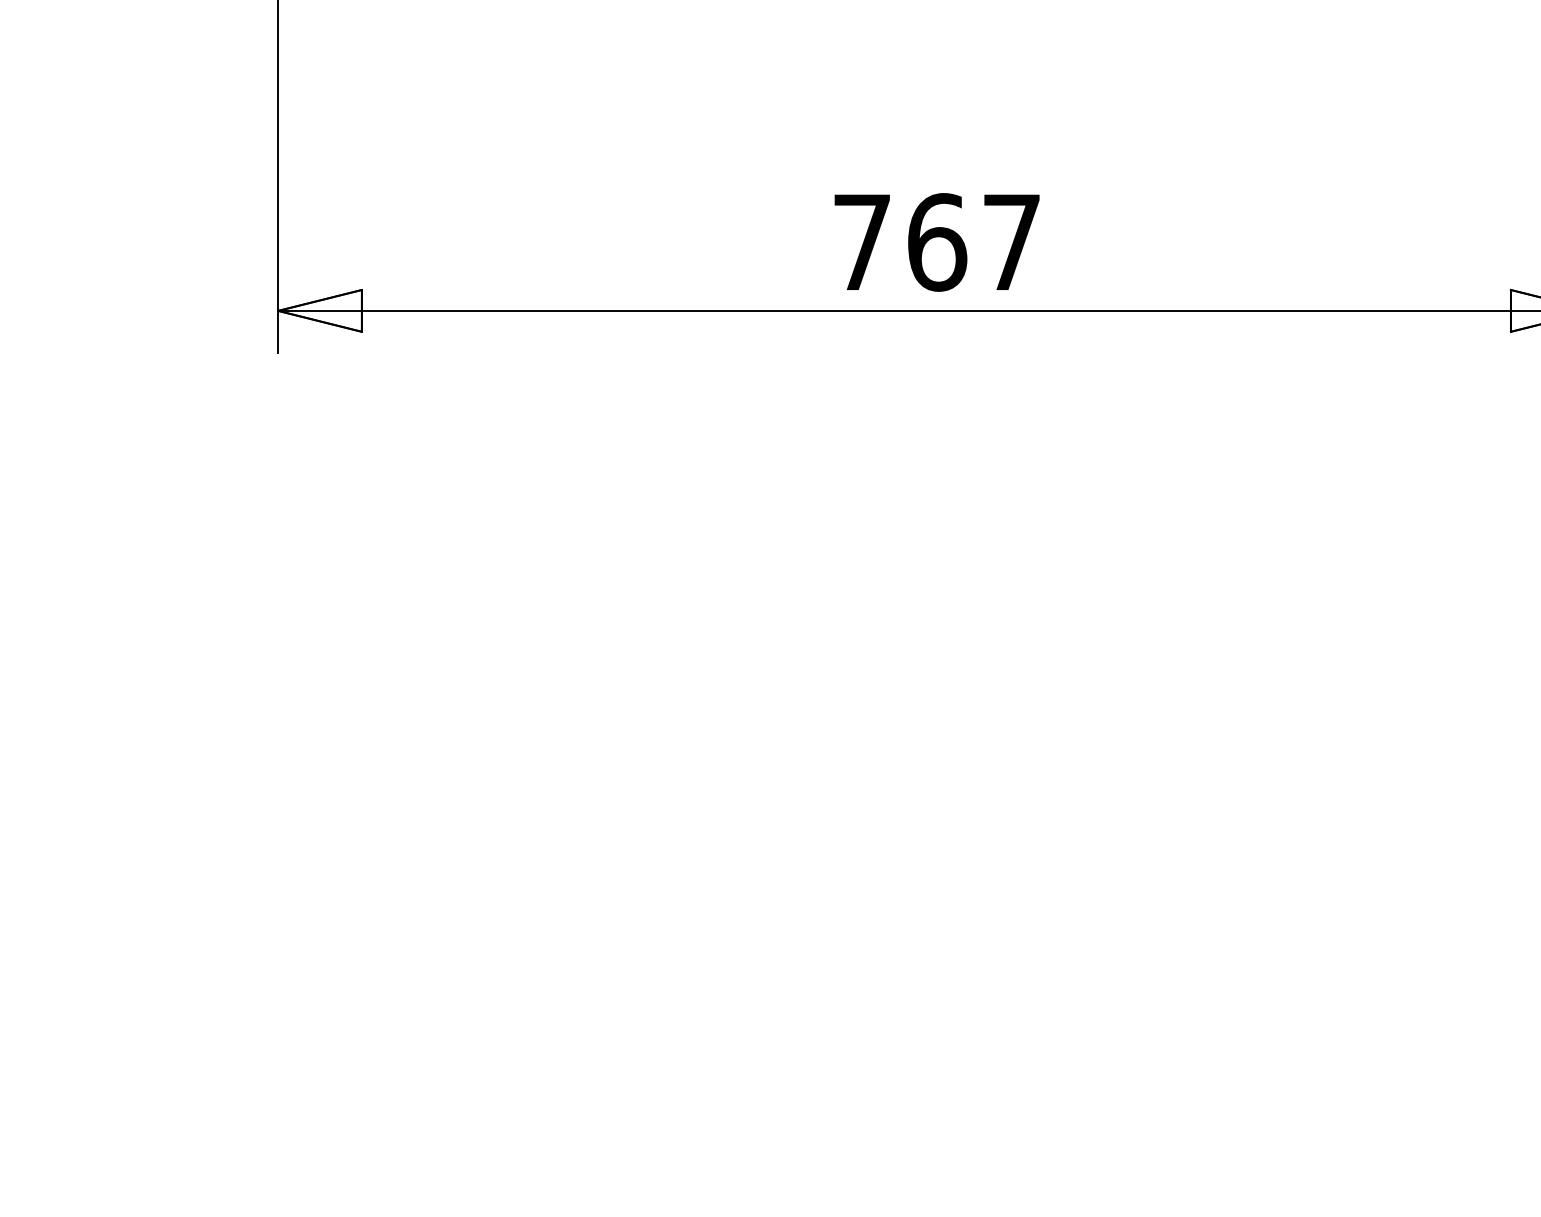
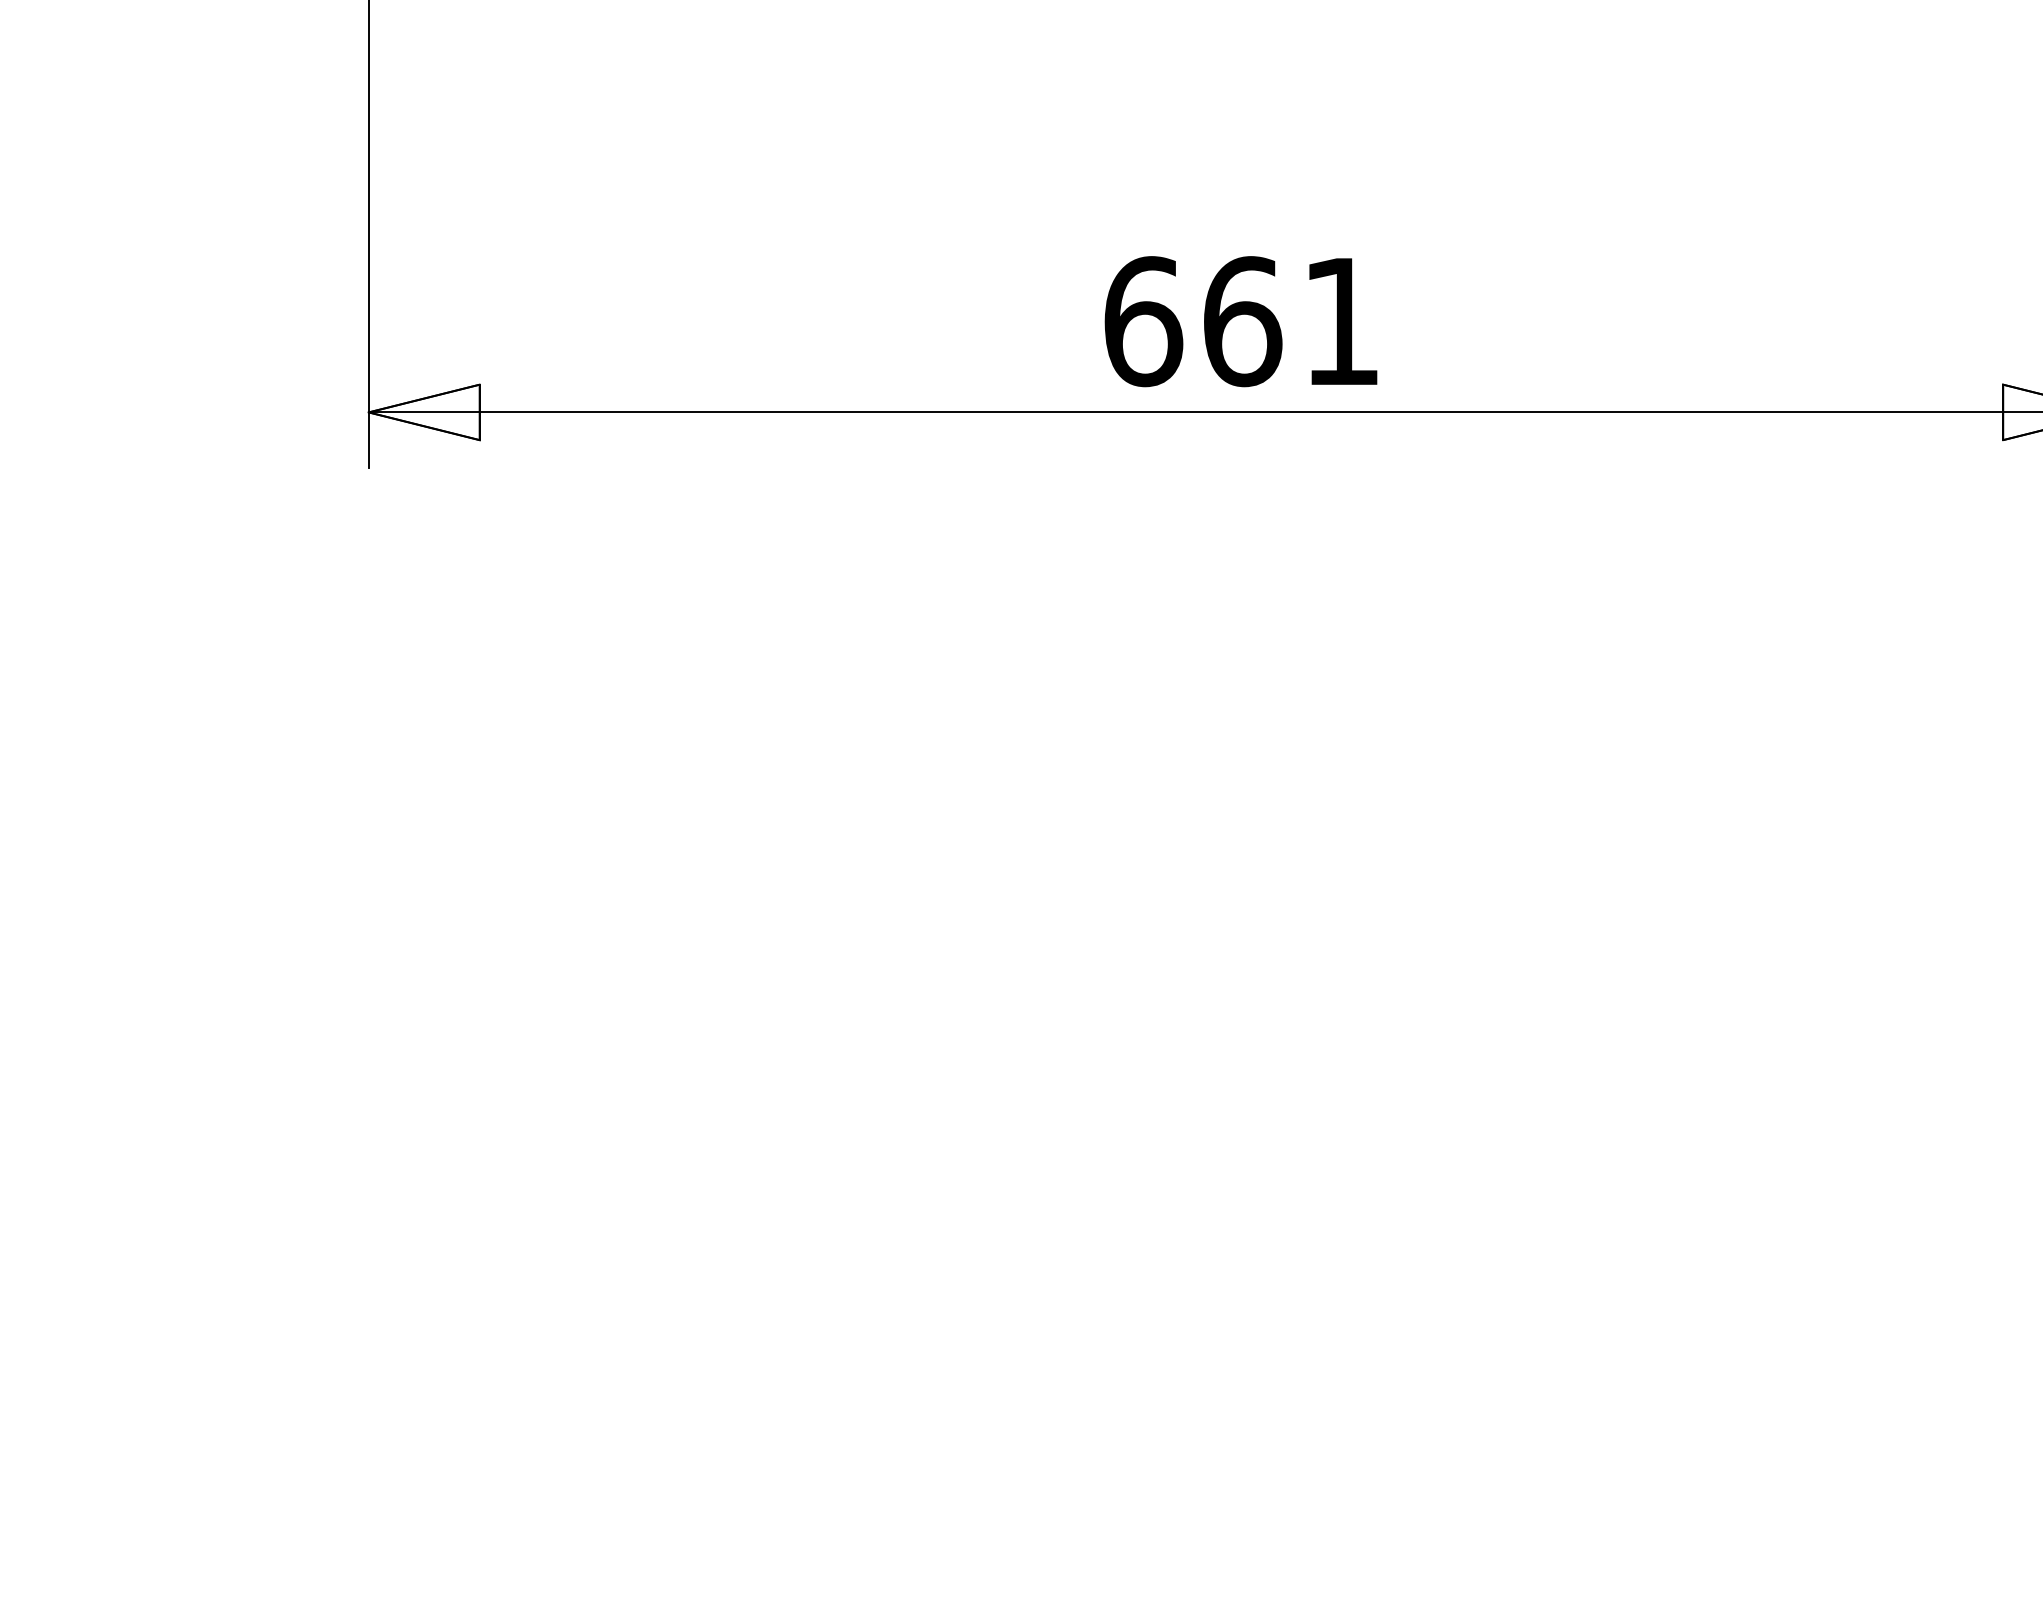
text: (936, 242) -> (1241, 321), 767 -> 661

